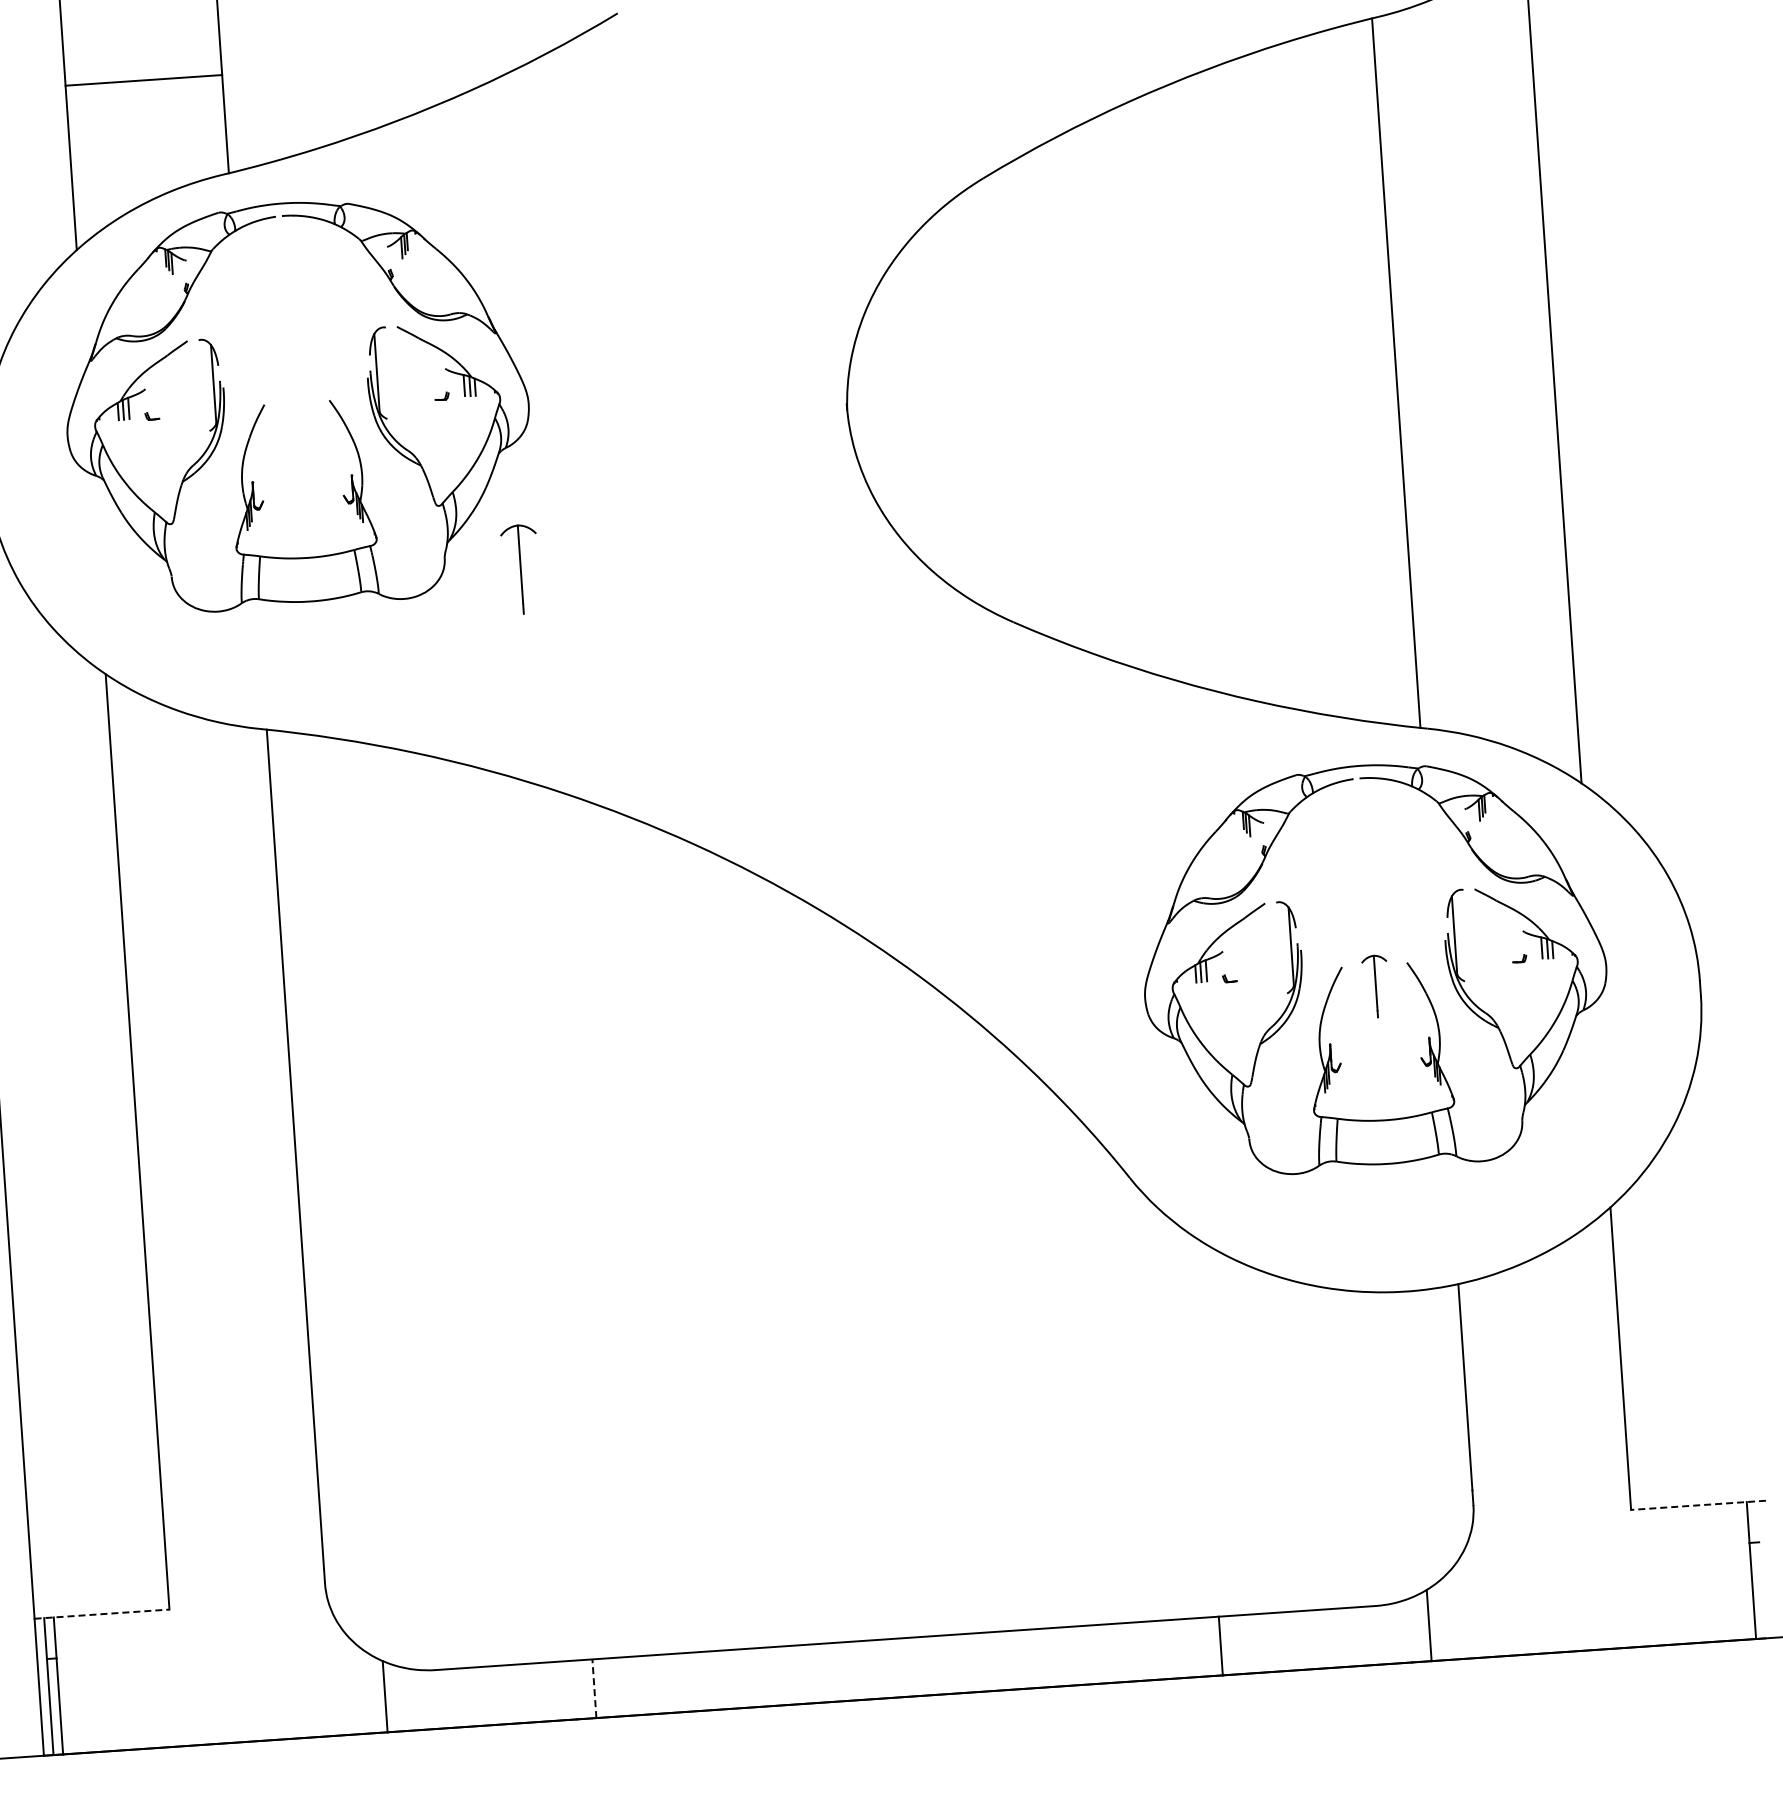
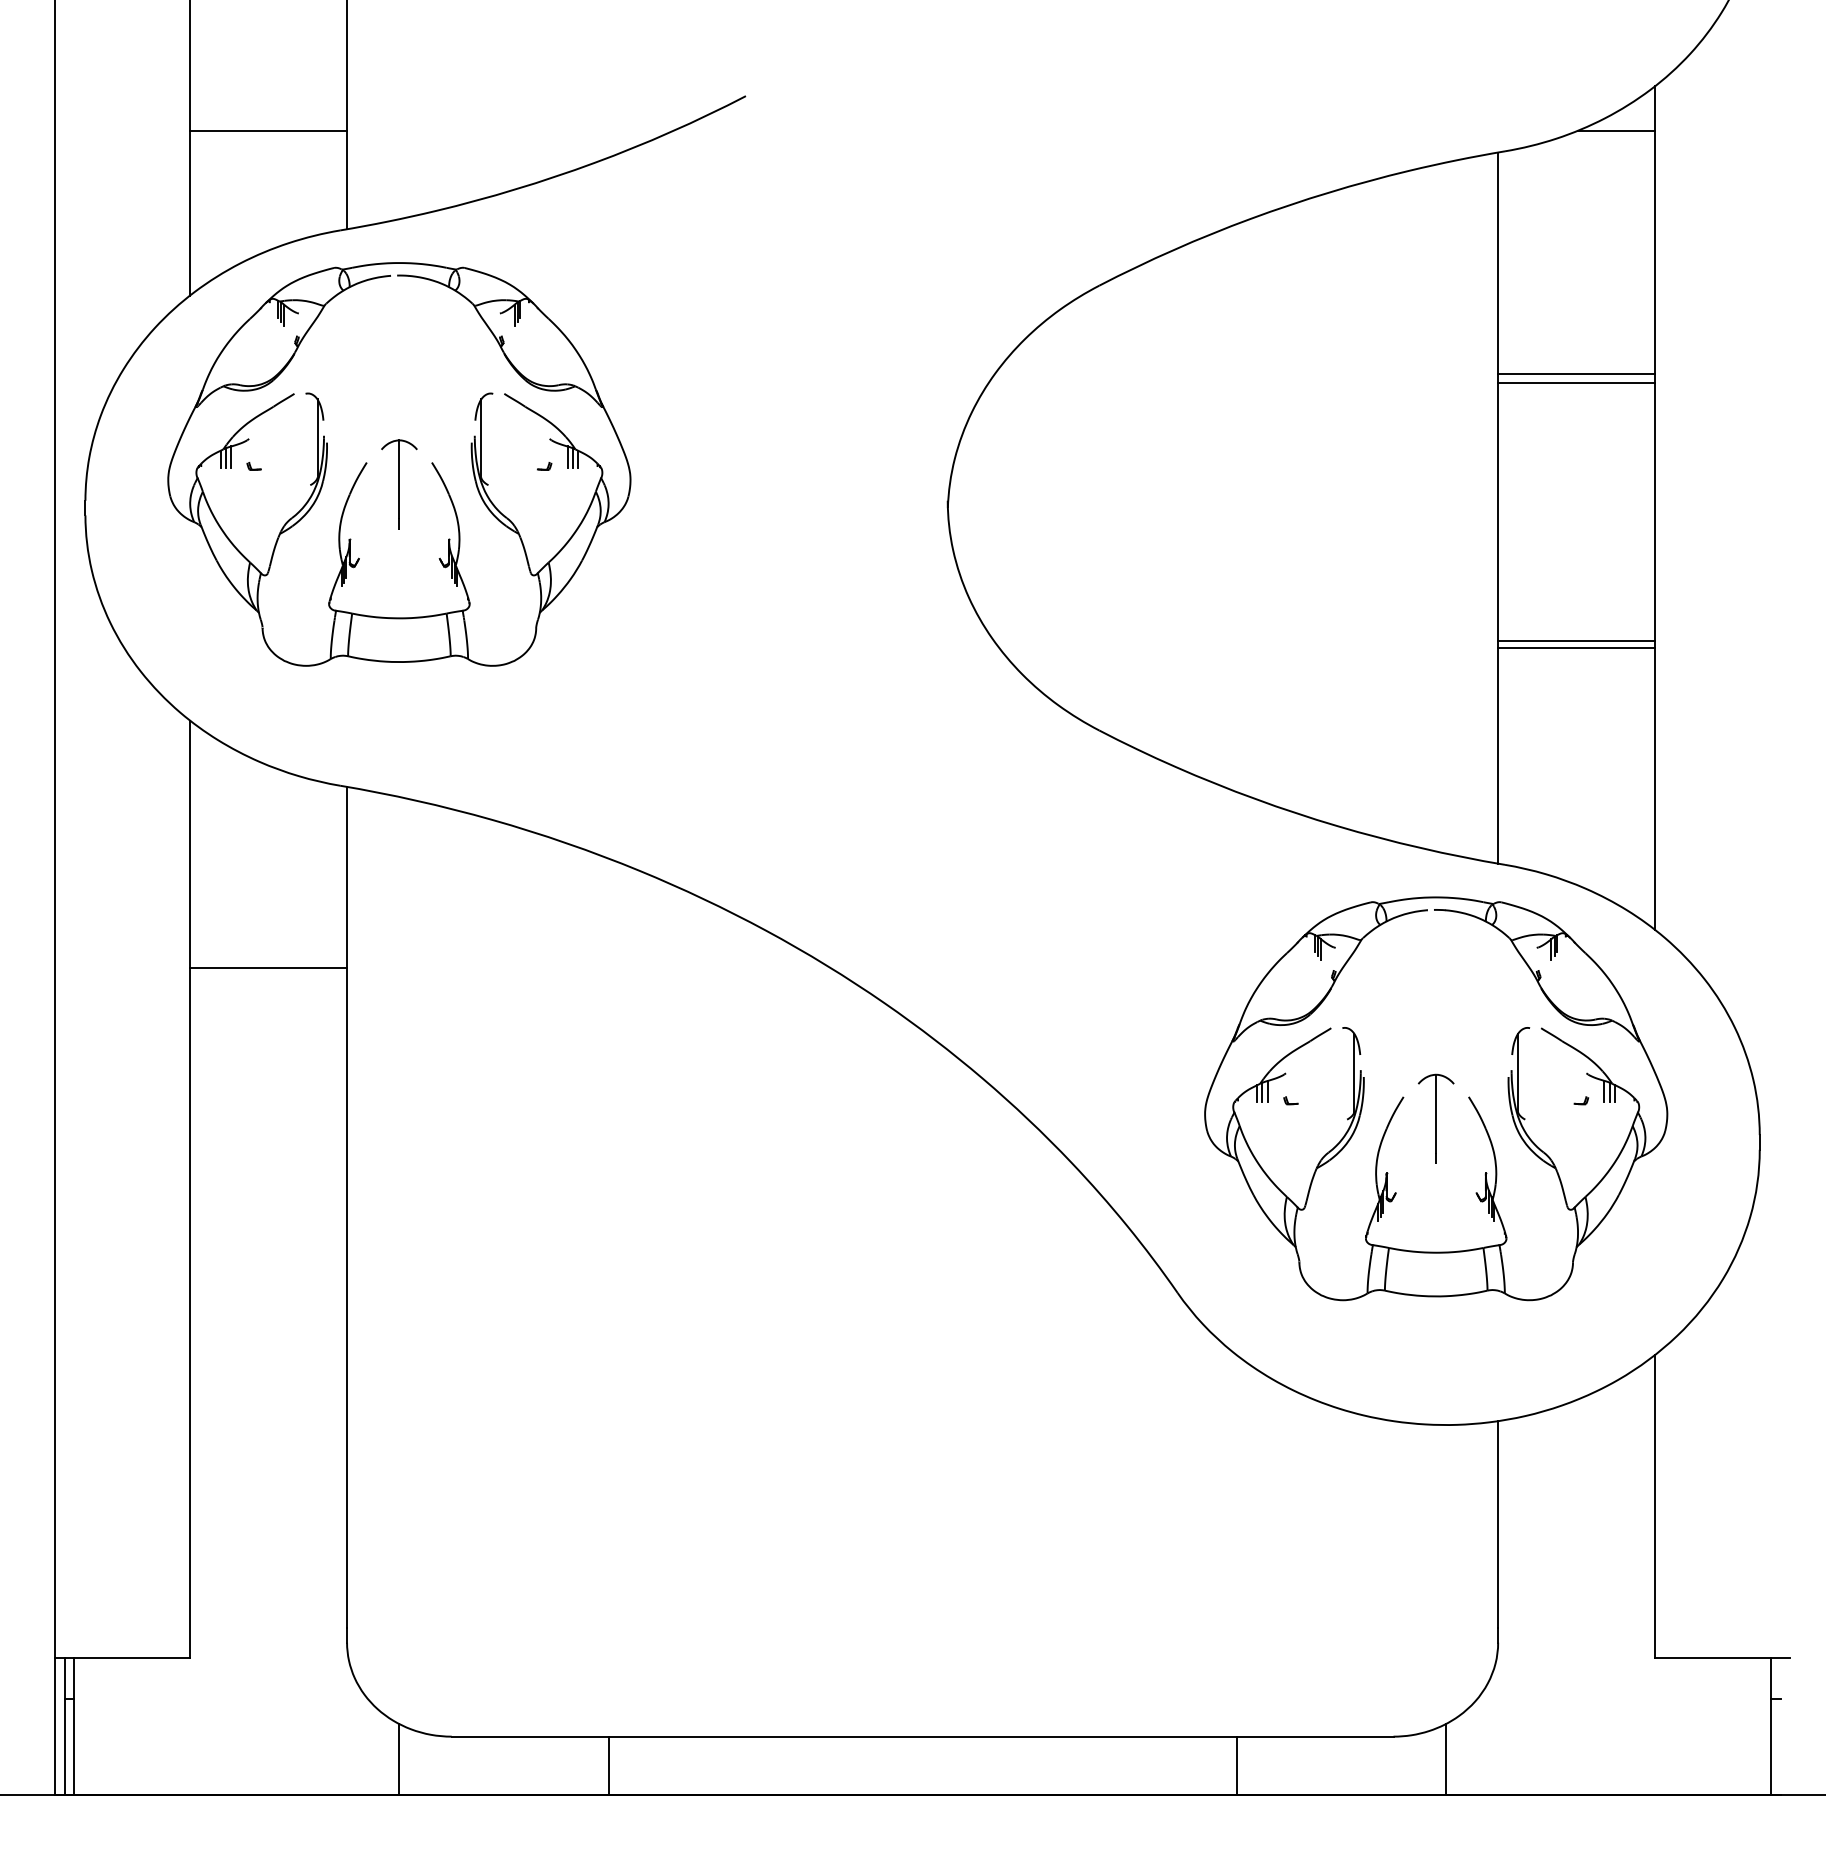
line: (1465, 234) -> (1576, 374), added
line: (1465, 242) -> (1576, 382), added
line: (1483, 499) -> (1576, 640), added
line: (1483, 506) -> (1576, 647), added
part: (520, 569) -> (399, 484), moved
line: (200, 915) -> (268, 967), added
part: (1375, 986) -> (1435, 1118), size x1.43
line: (1698, 1505) -> (1722, 1658), dashed -> solid
line: (102, 1614) -> (122, 1658), dashed -> solid
line: (594, 1688) -> (608, 1765), dashed -> solid

